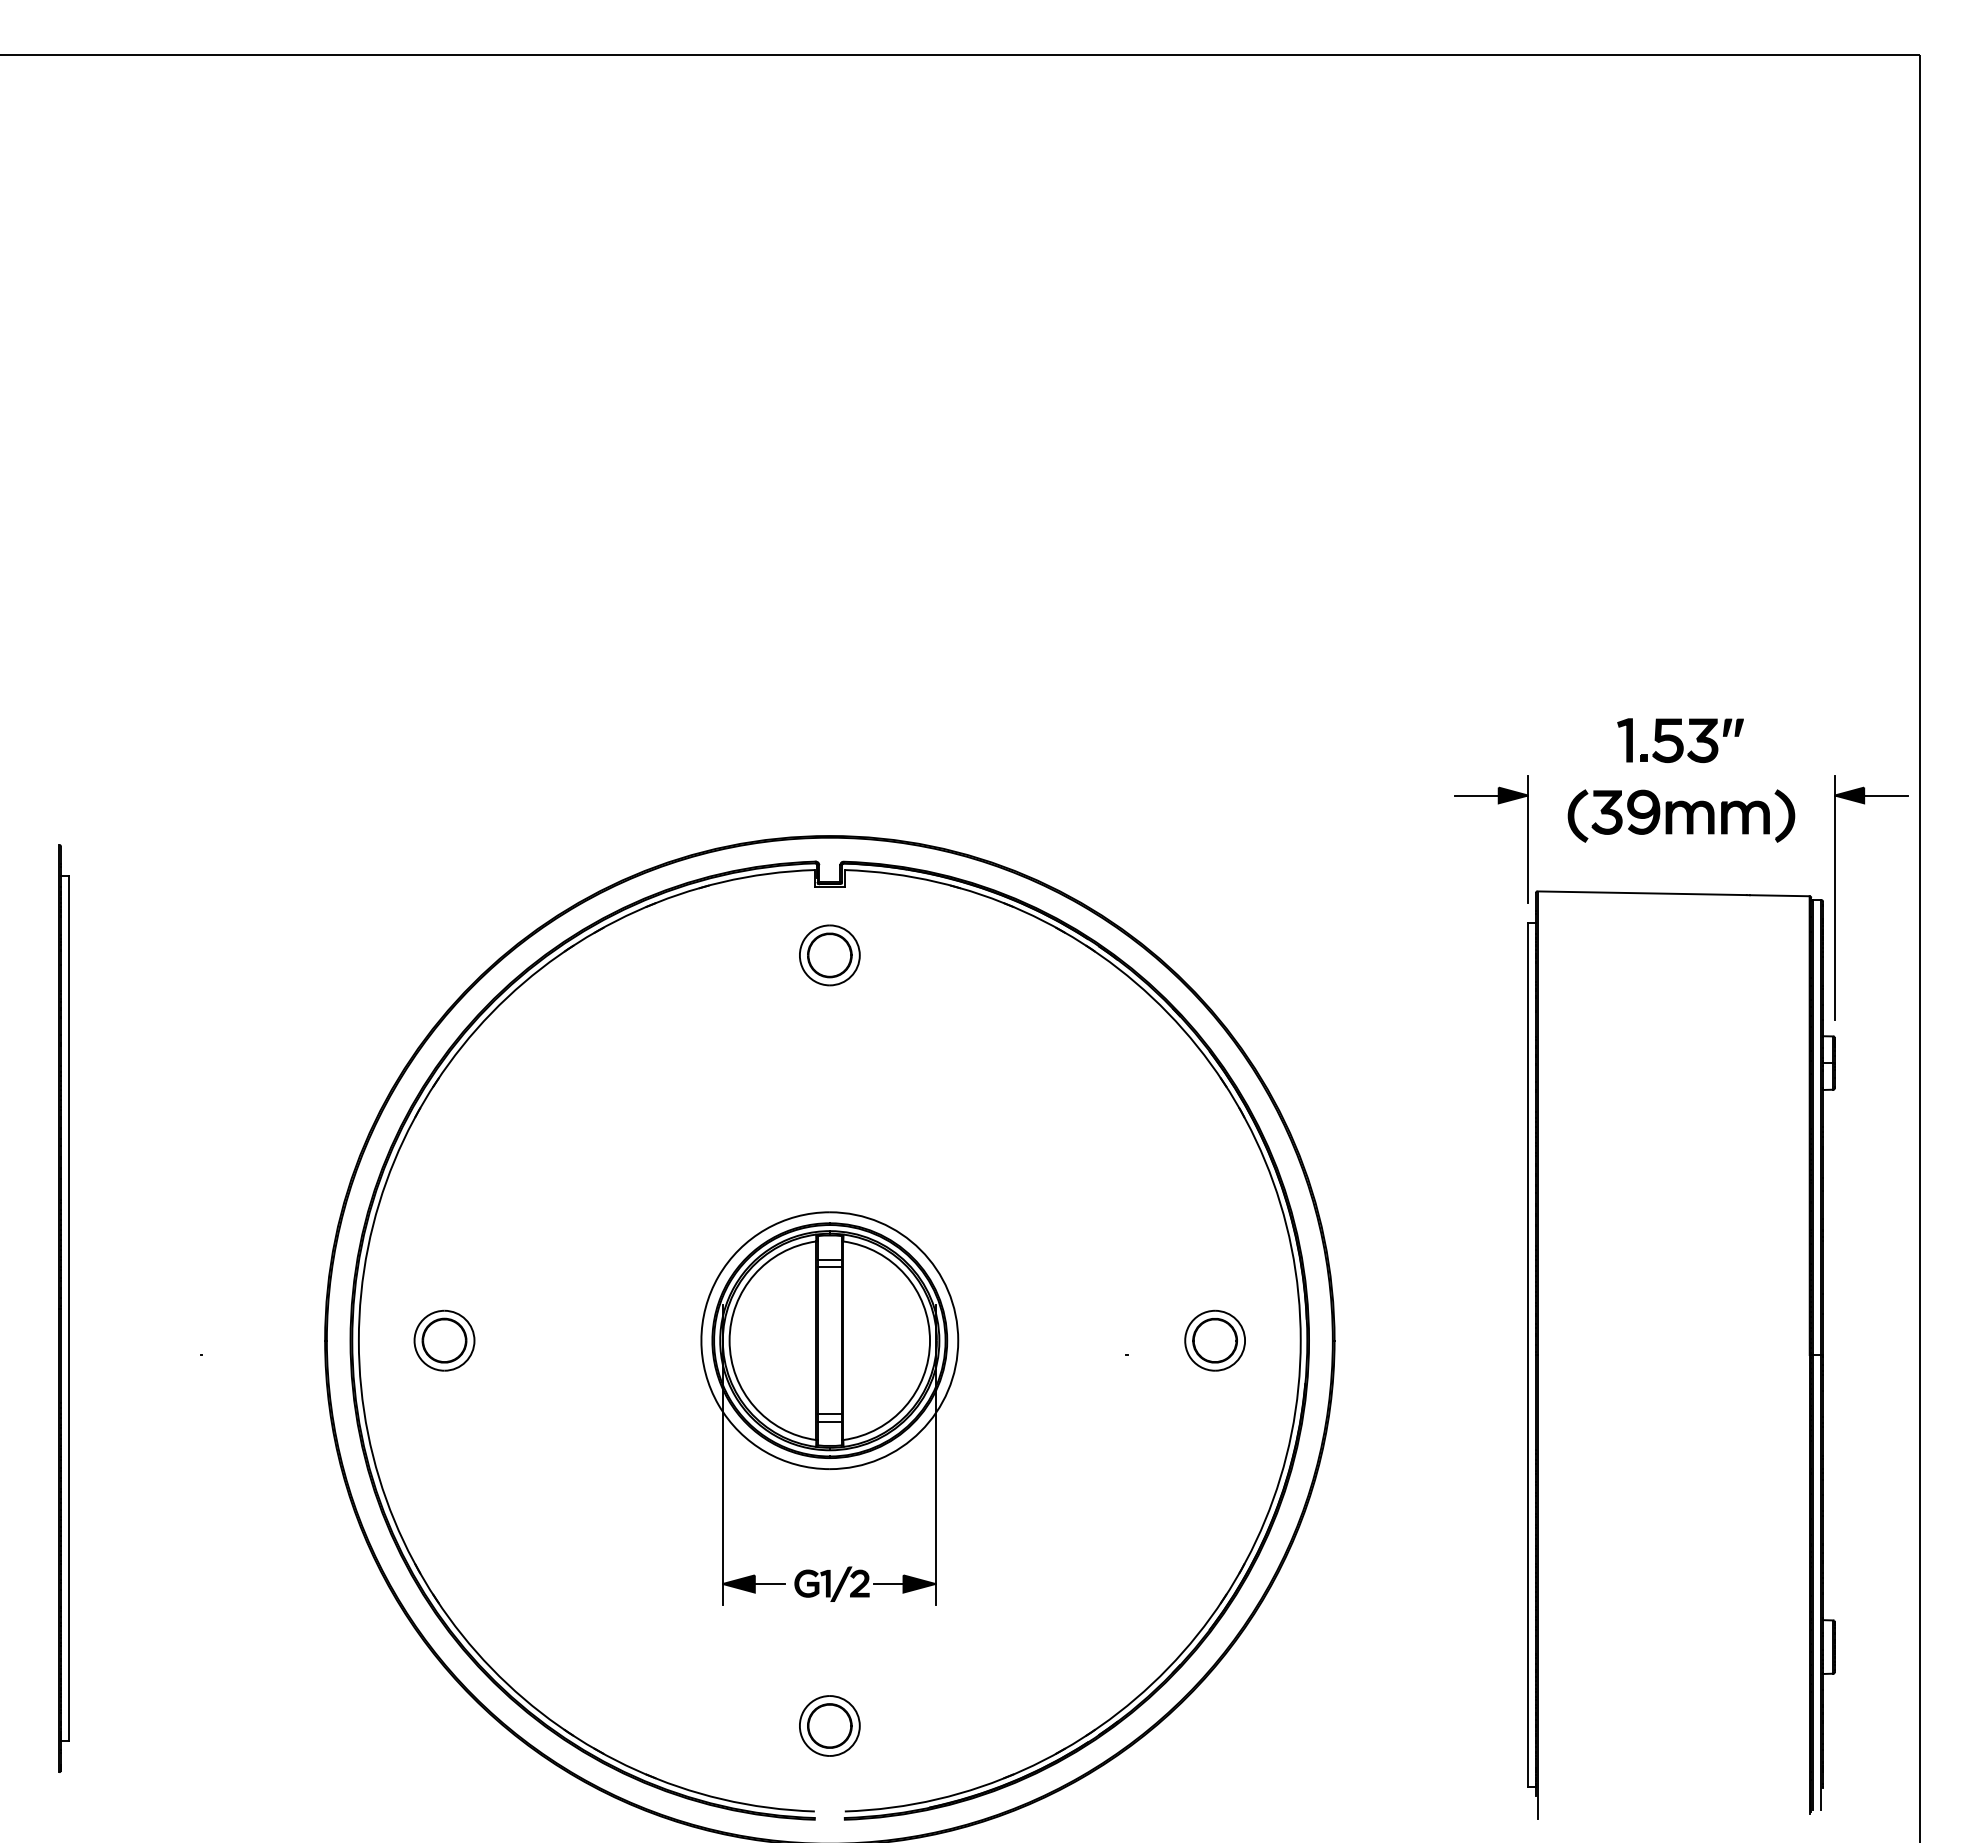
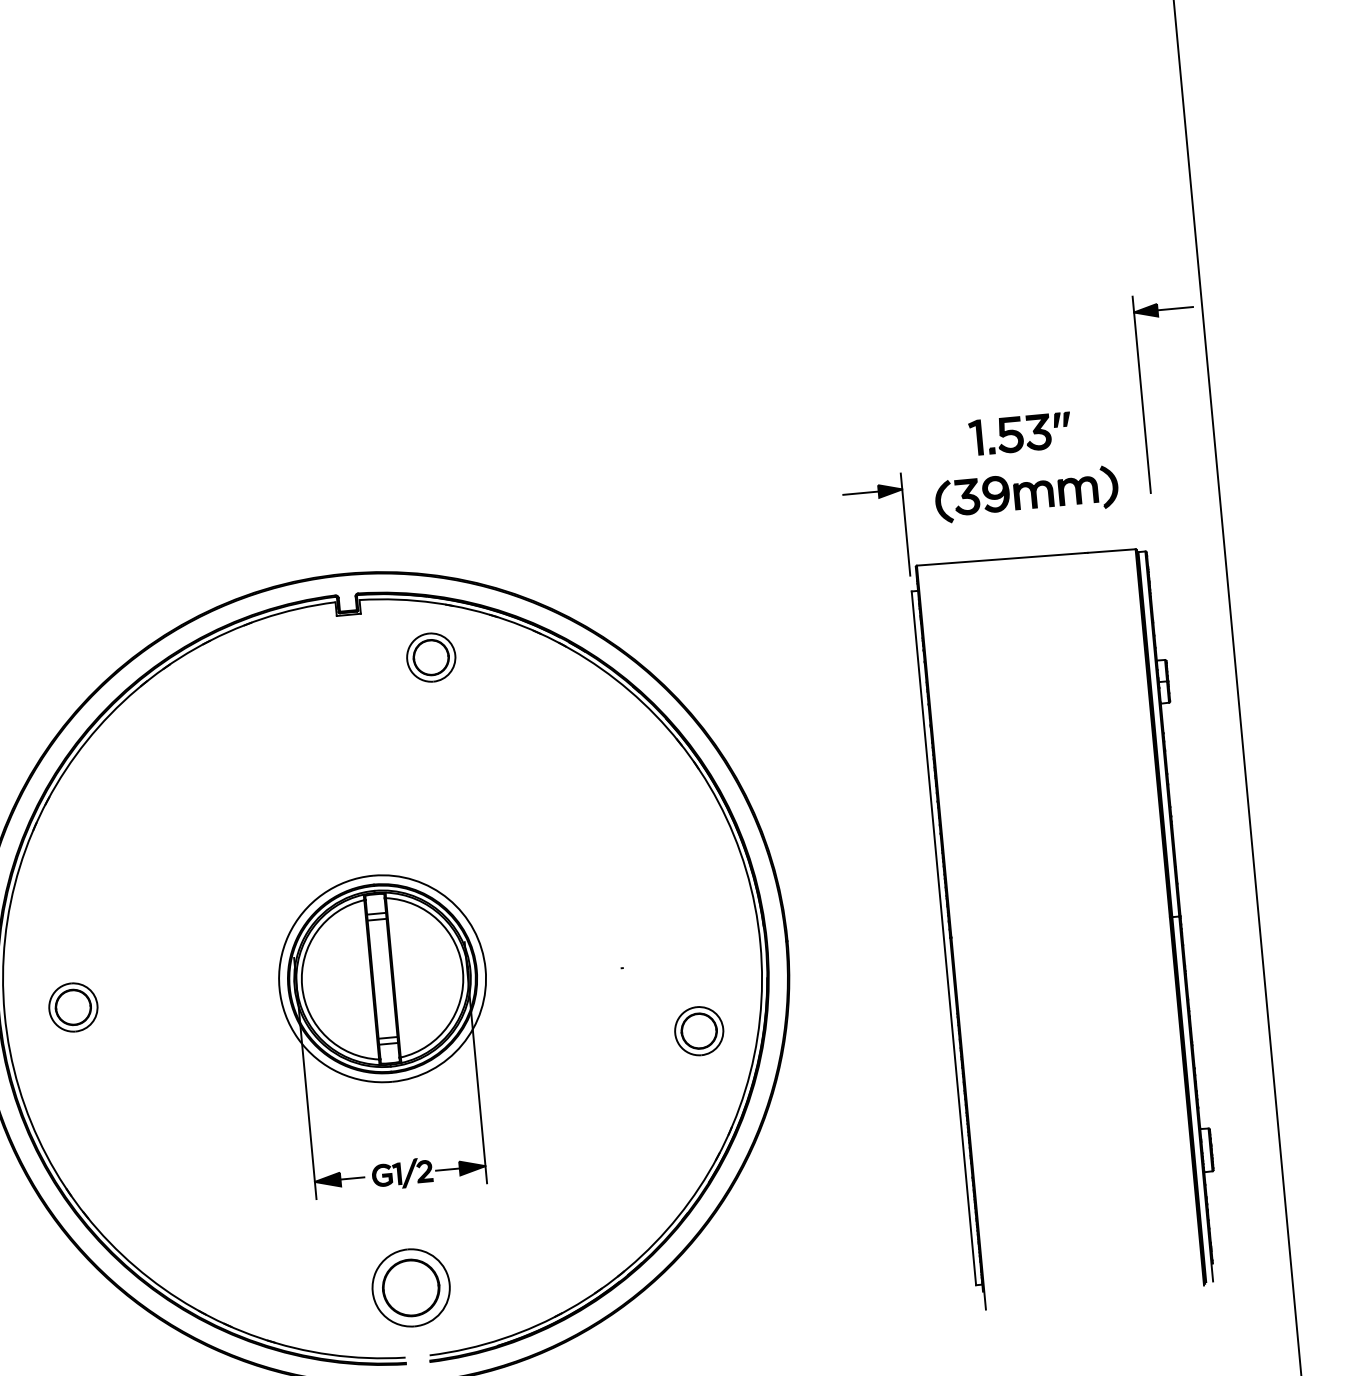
part: (1835, 897) -> (1142, 394), moved
part: (829, 955) -> (431, 657), moved
part: (1214, 1340) -> (698, 1031), moved
part: (829, 1725) -> (410, 1287), size x1.6

